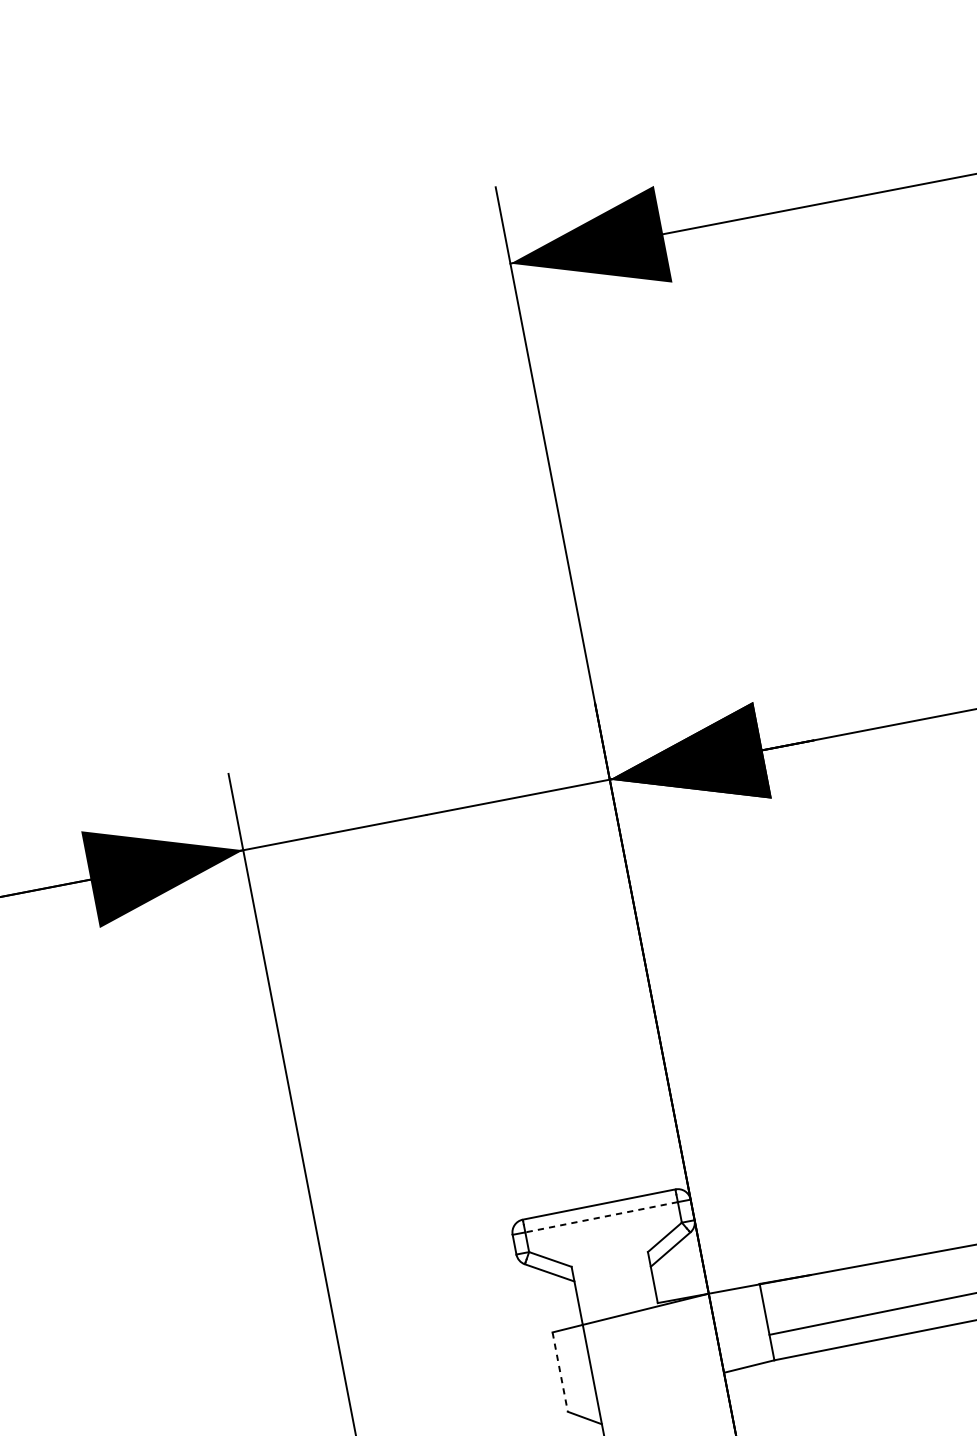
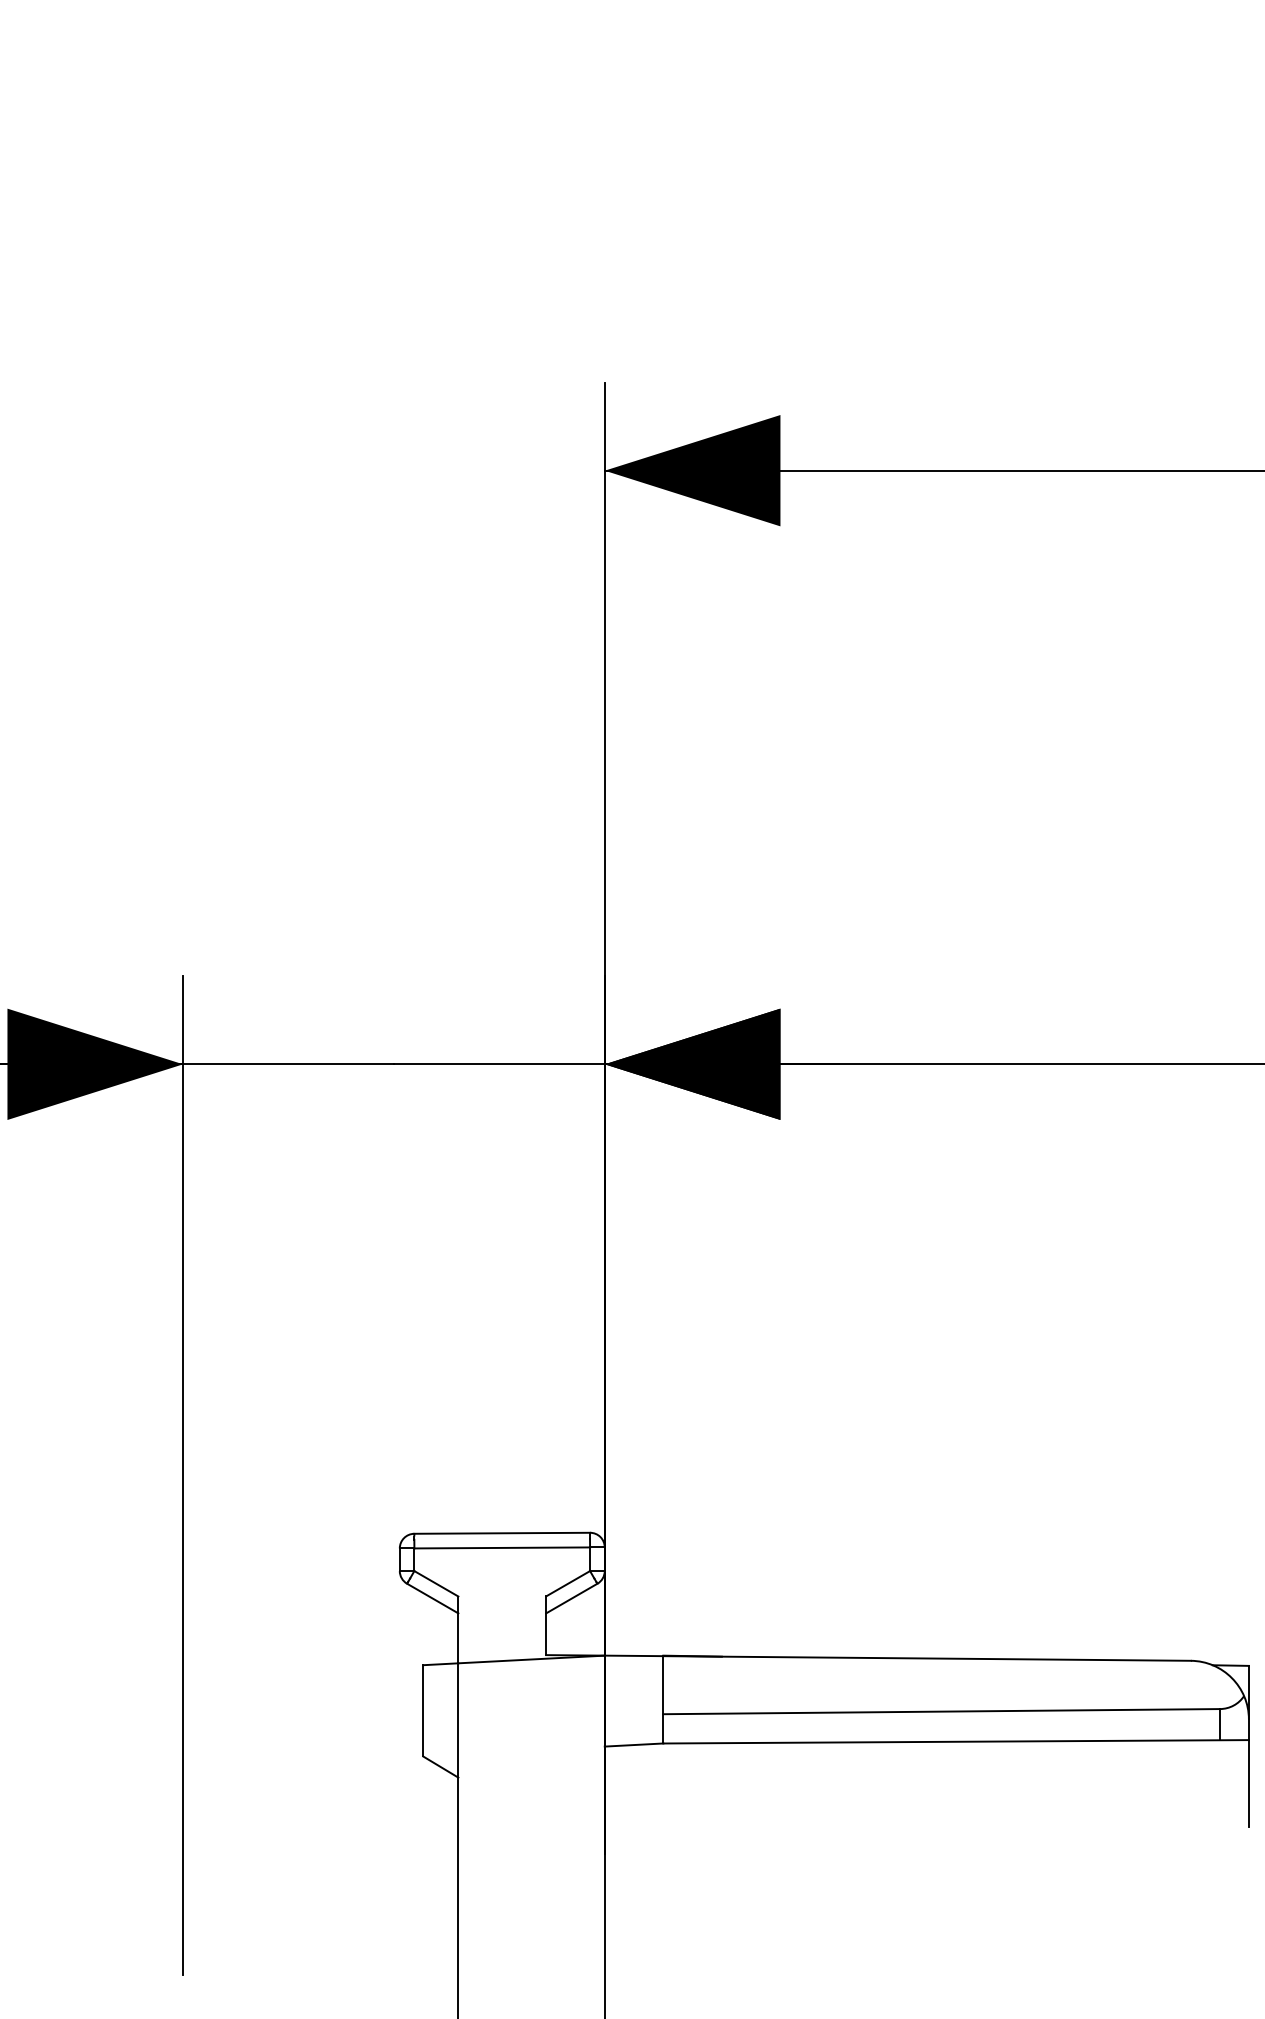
line: (601, 1216) -> (502, 1547), dashed -> solid
line: (560, 1371) -> (423, 1710), dashed -> solid

